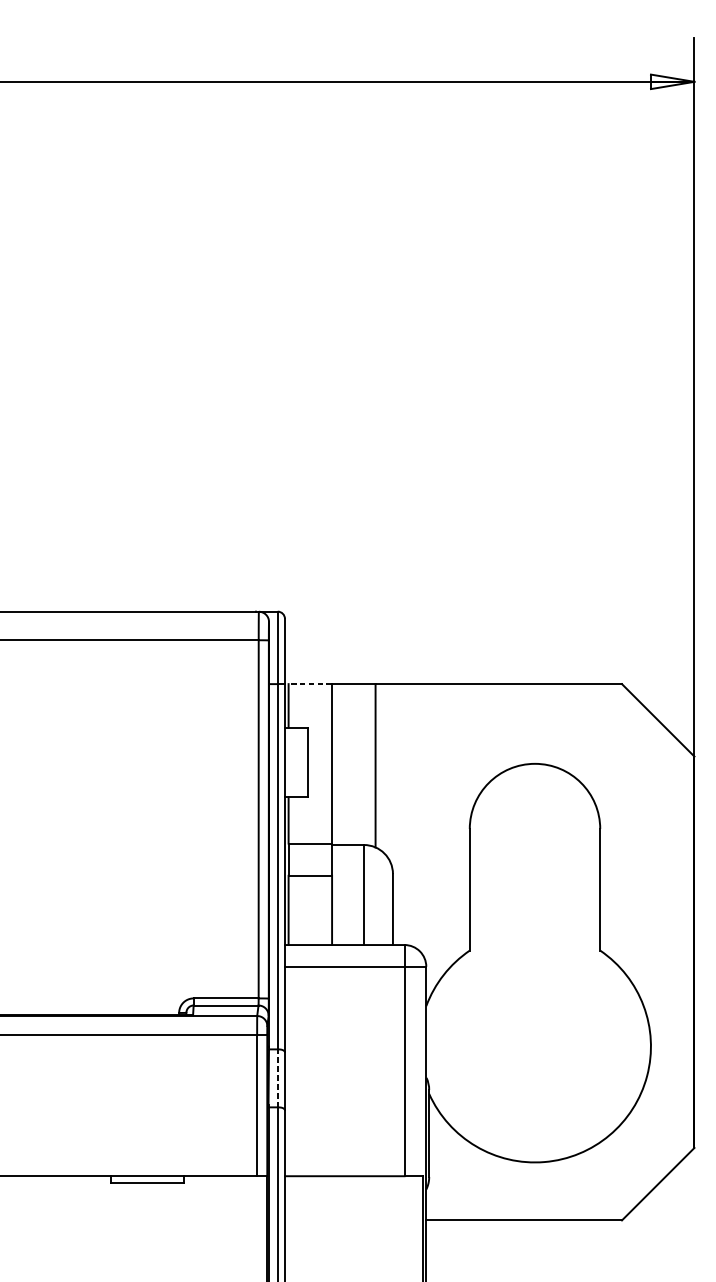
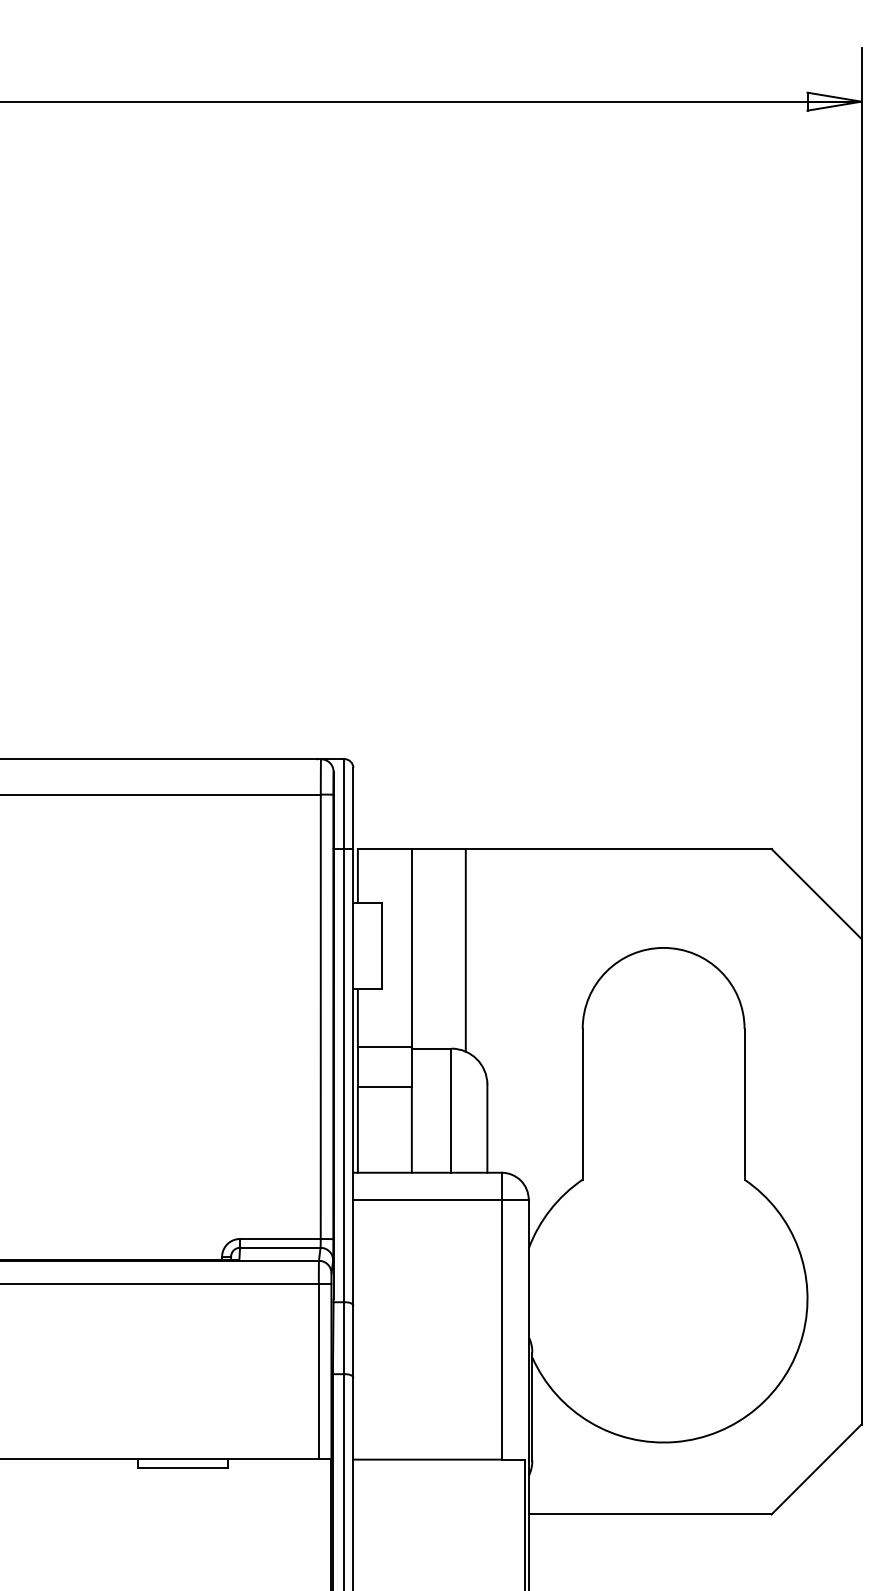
line: (310, 684) -> (384, 849), dashed -> solid
line: (277, 1078) -> (344, 1338), dashed -> solid

